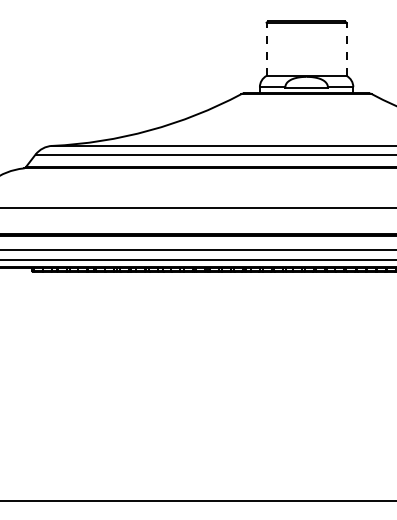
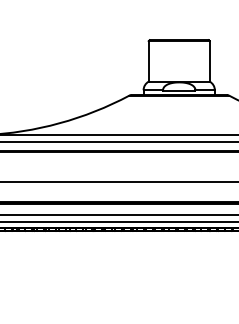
line: (266, 49) -> (148, 61), dashed -> solid
line: (346, 49) -> (209, 61), dashed -> solid

